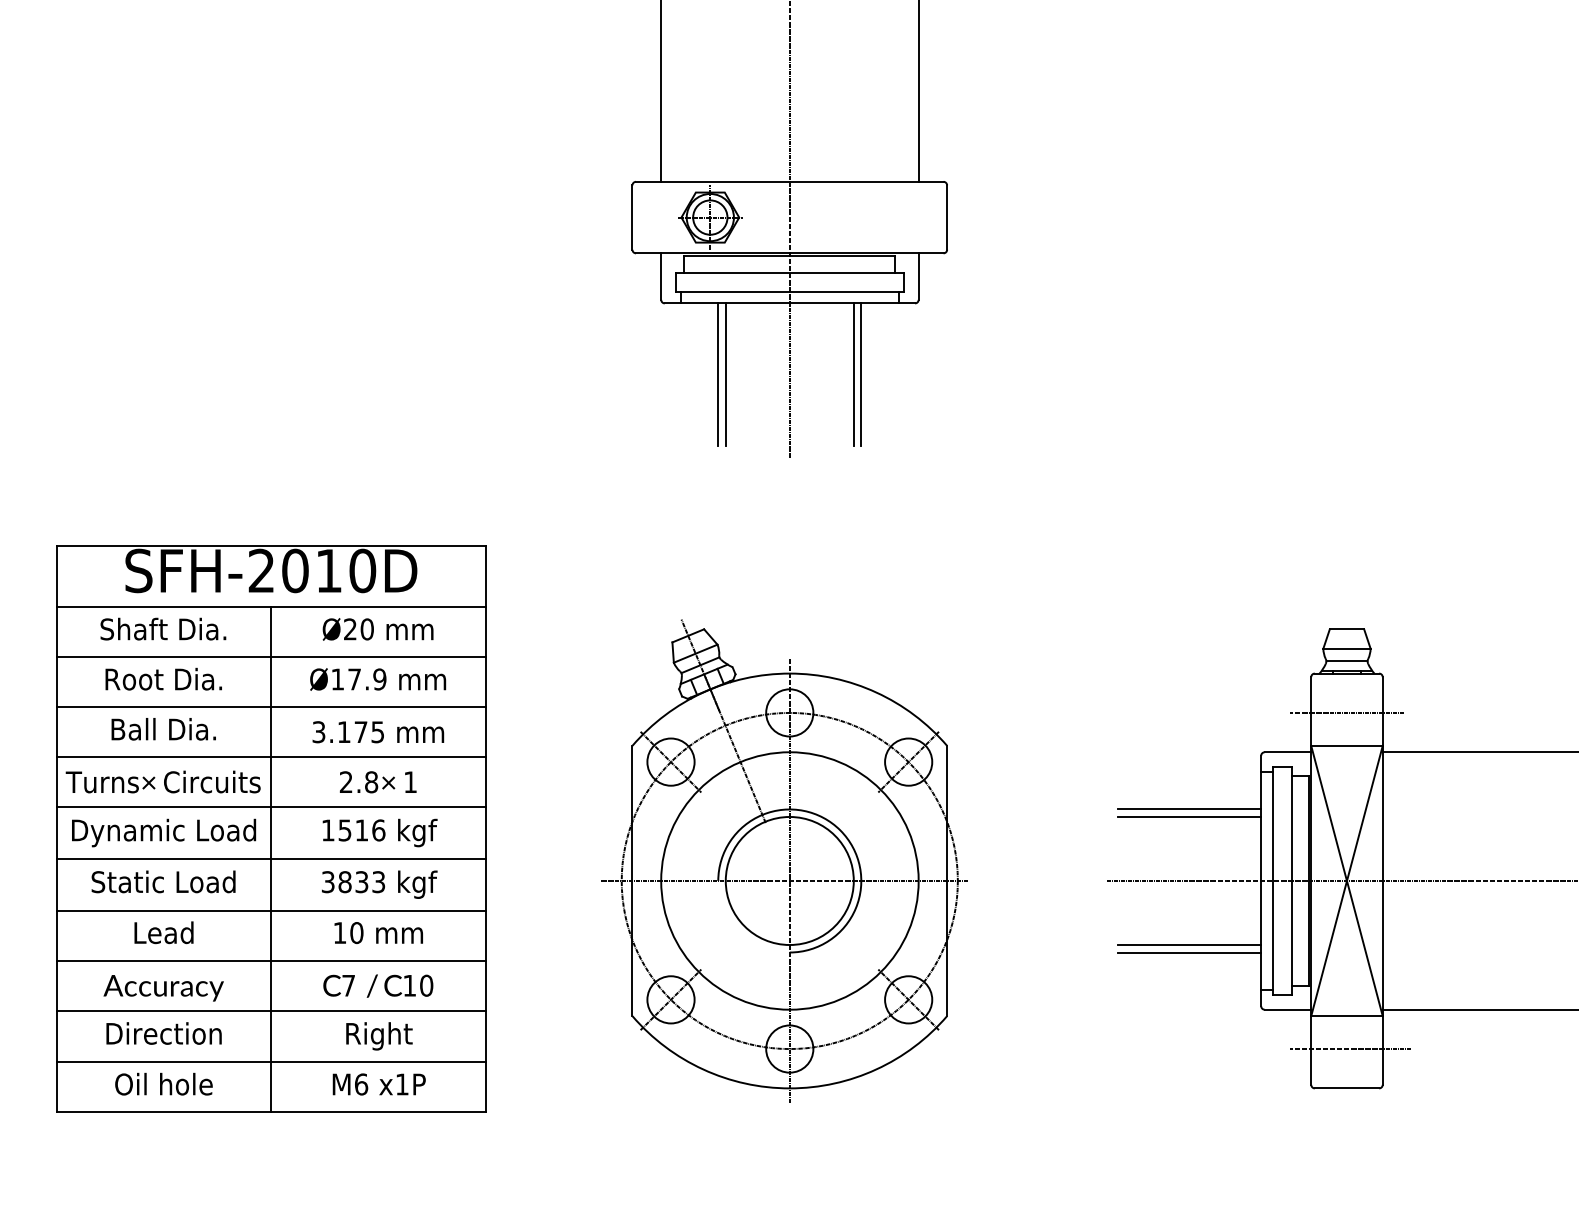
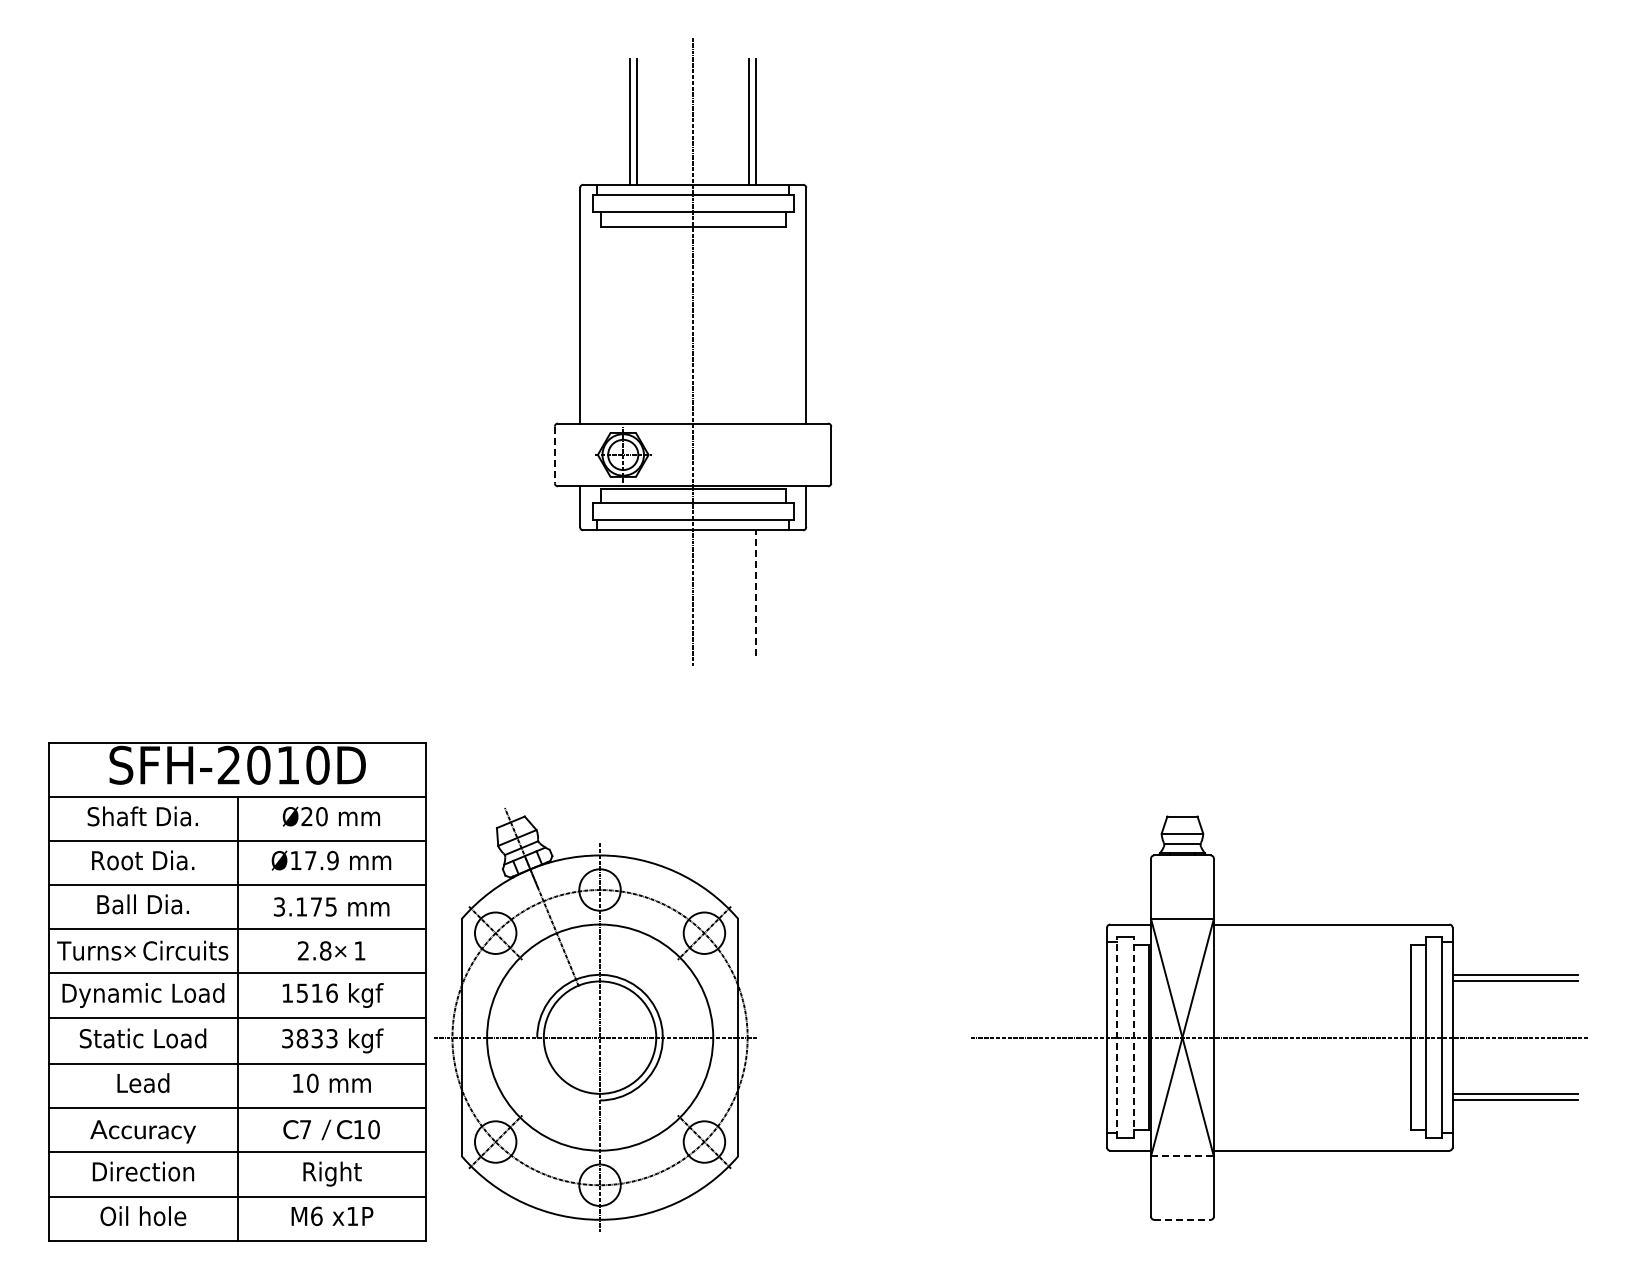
line: (632, 218) -> (554, 455), solid -> dashed
line: (718, 374) -> (630, 592), removed
line: (725, 374) -> (636, 592), removed
line: (854, 374) -> (749, 592), removed
line: (860, 375) -> (755, 593), solid -> dashed
line: (1347, 713) -> (1182, 890), removed
line: (1189, 809) -> (1044, 974), removed
line: (1189, 817) -> (1044, 981), removed
part: (784, 860) -> (595, 1019), moved
line: (1273, 880) -> (1117, 1037), solid -> dashed
line: (1292, 880) -> (1134, 1037), solid -> dashed
line: (1189, 944) -> (1044, 1093), removed
line: (1189, 952) -> (1044, 1100), removed
line: (1347, 1016) -> (1182, 1156), solid -> dashed
line: (1350, 1049) -> (1185, 1185), removed
line: (1347, 1088) -> (1182, 1219), solid -> dashed

